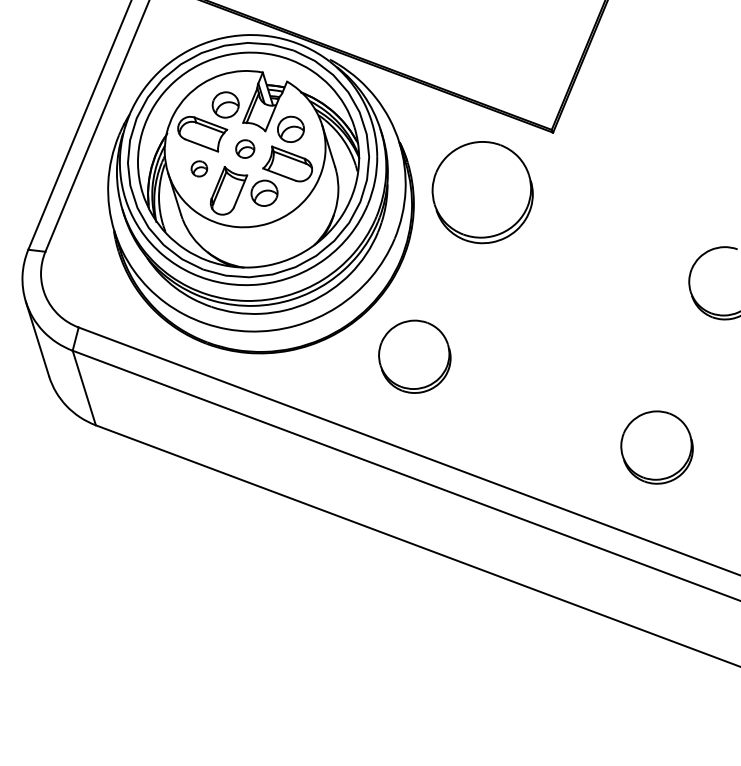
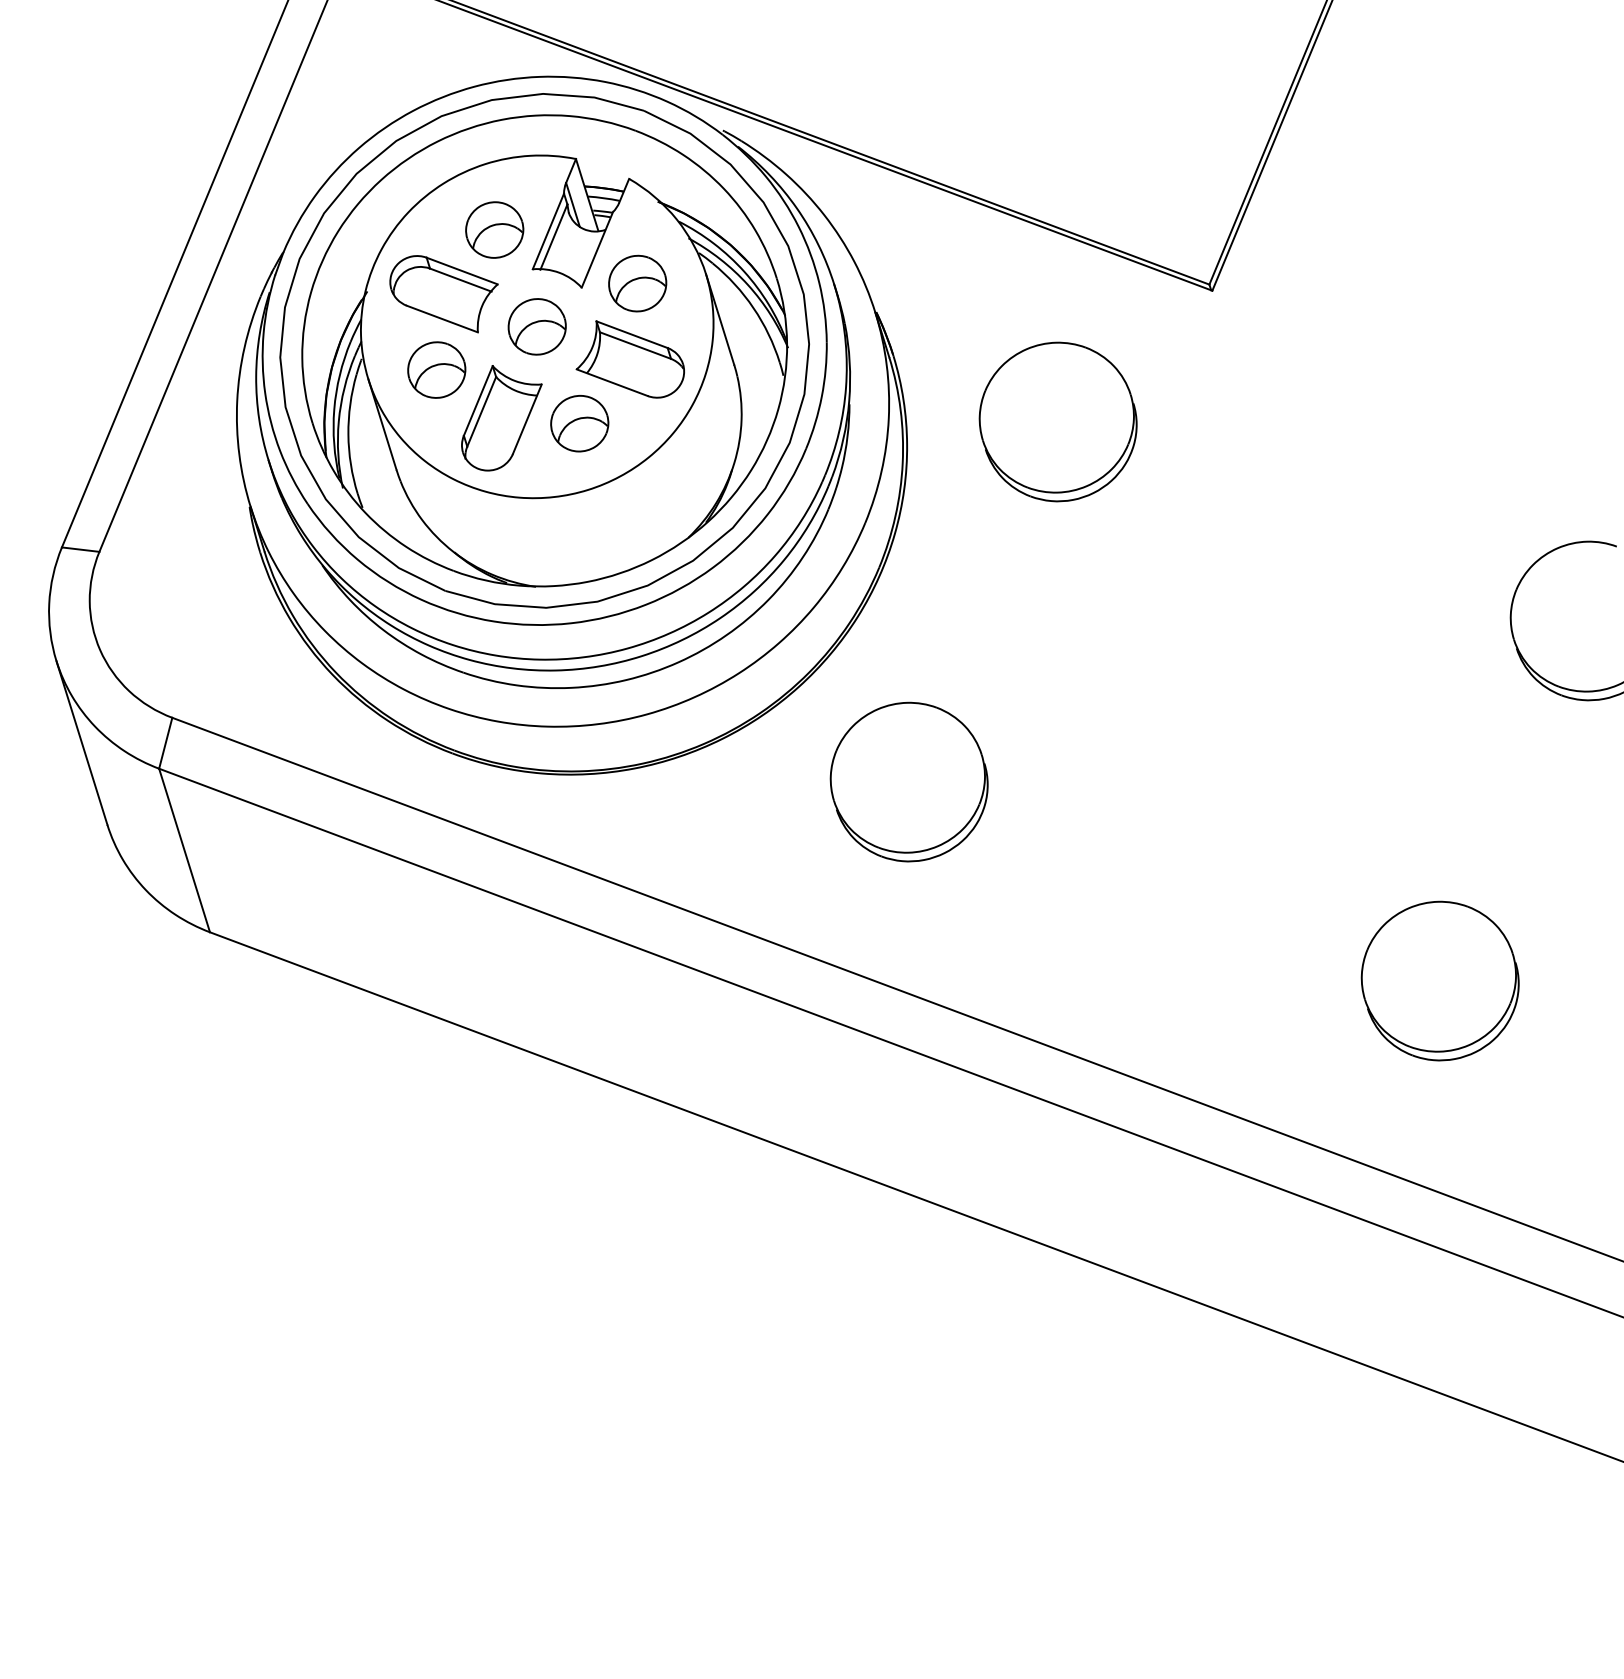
part: (245, 148) -> (537, 325), size x1.43
part: (199, 168) -> (437, 369), size x1.67
part: (482, 192) -> (1057, 421), size x0.71

